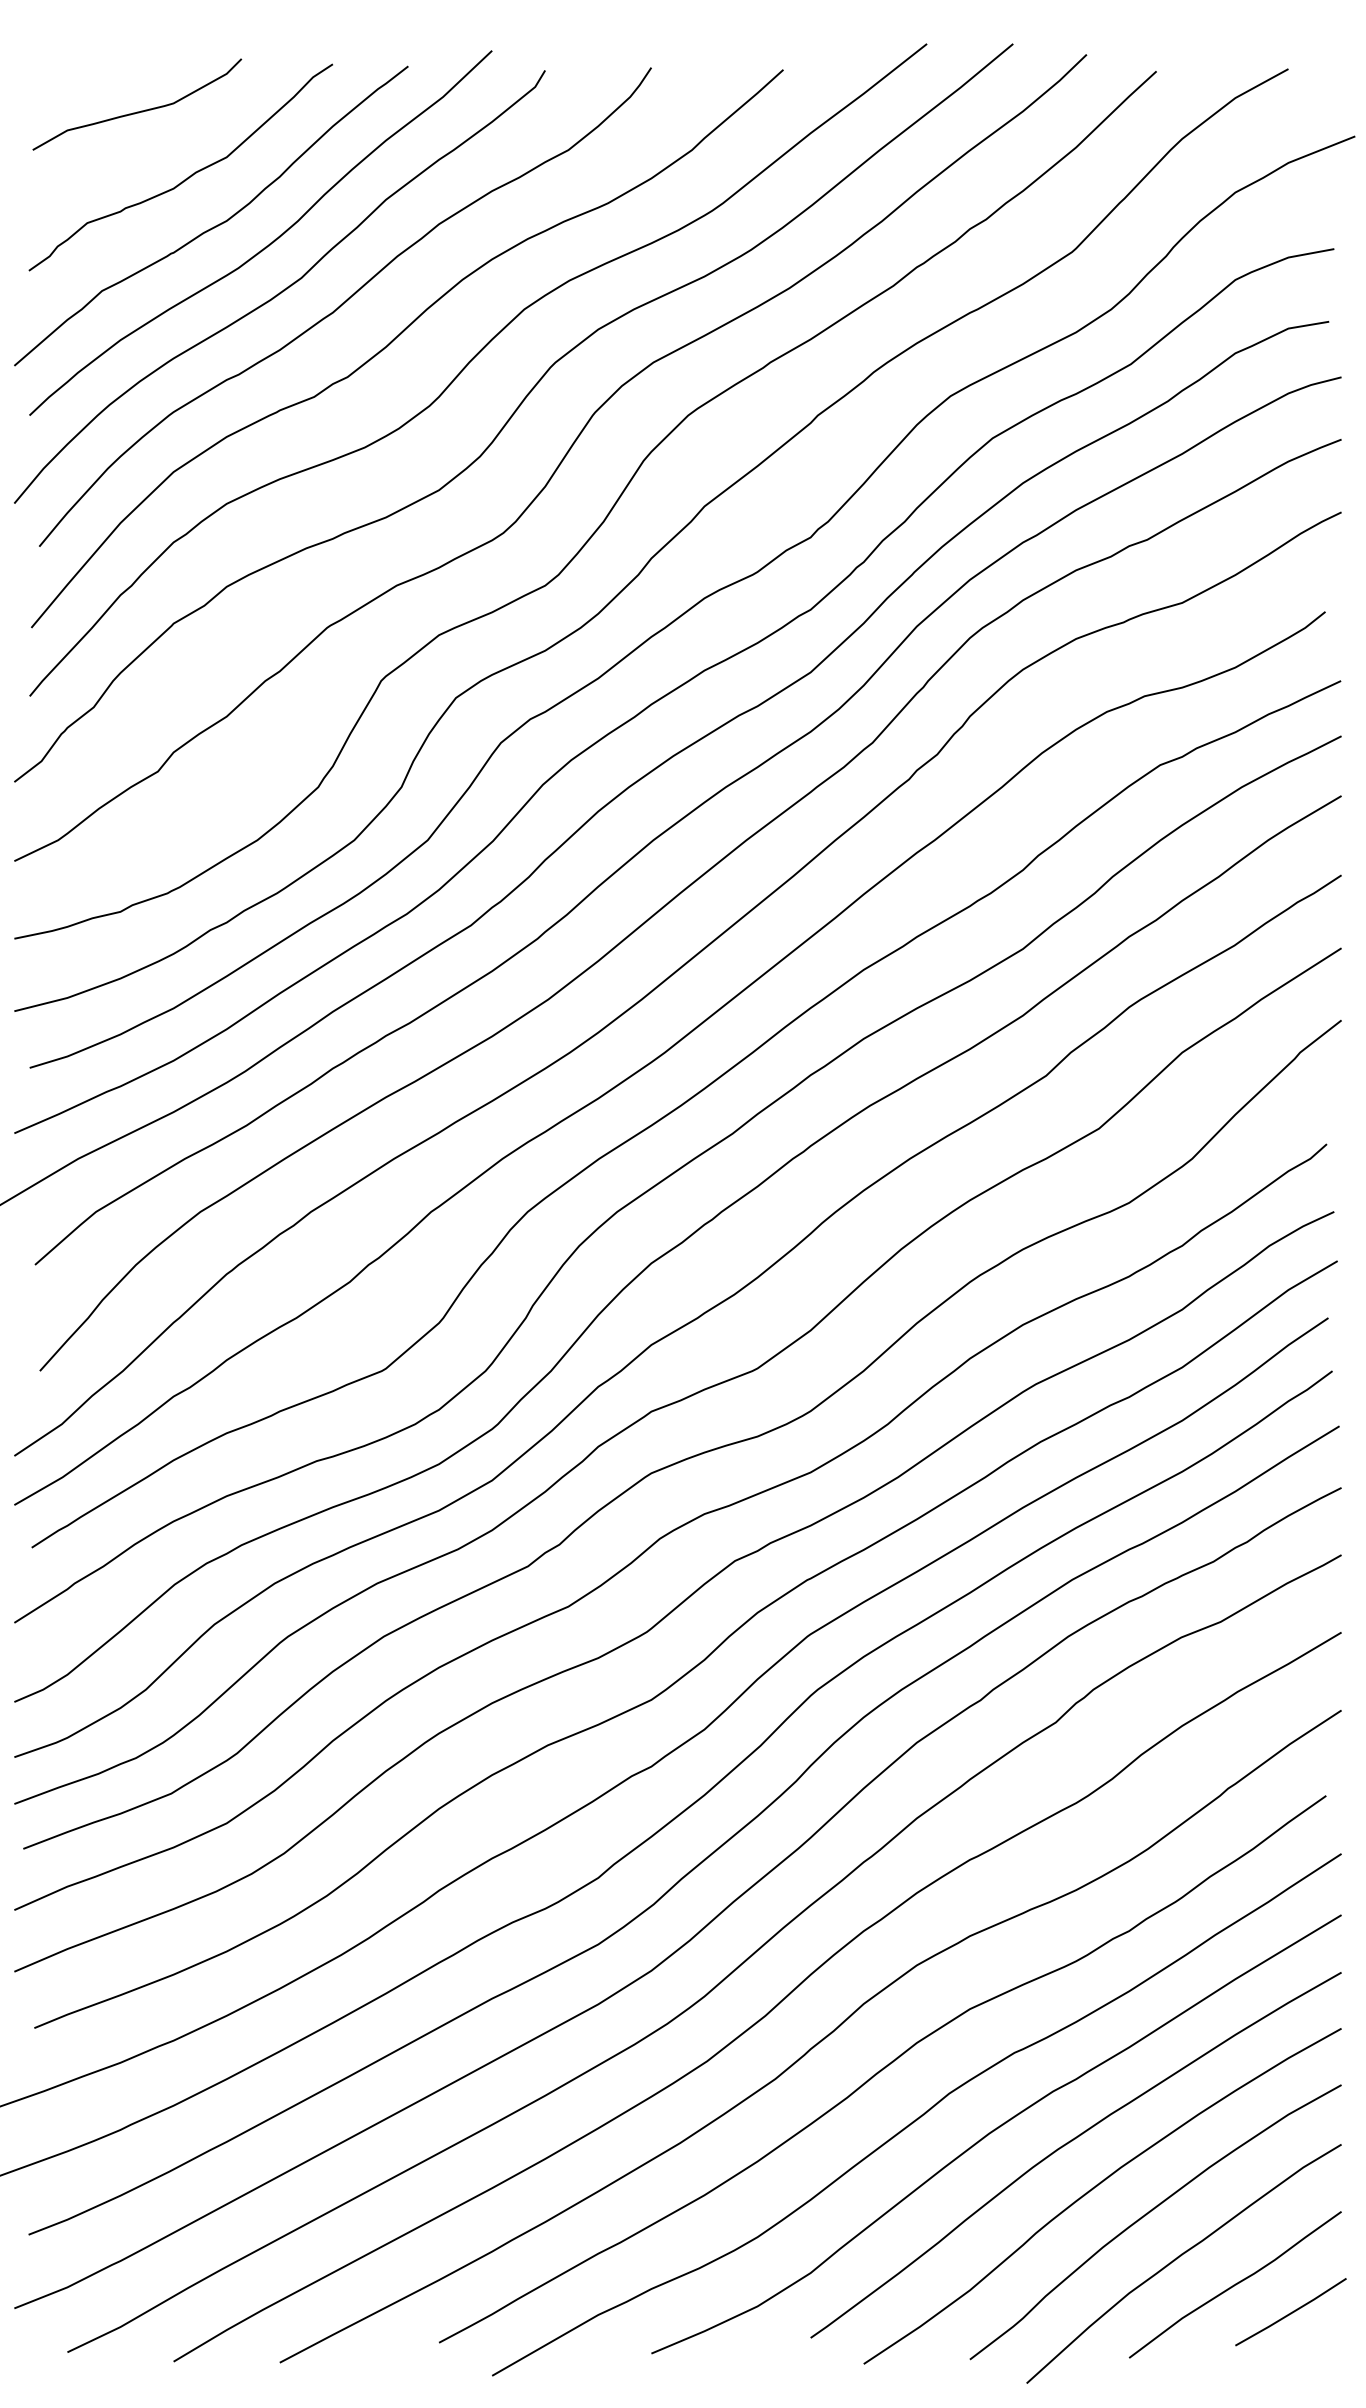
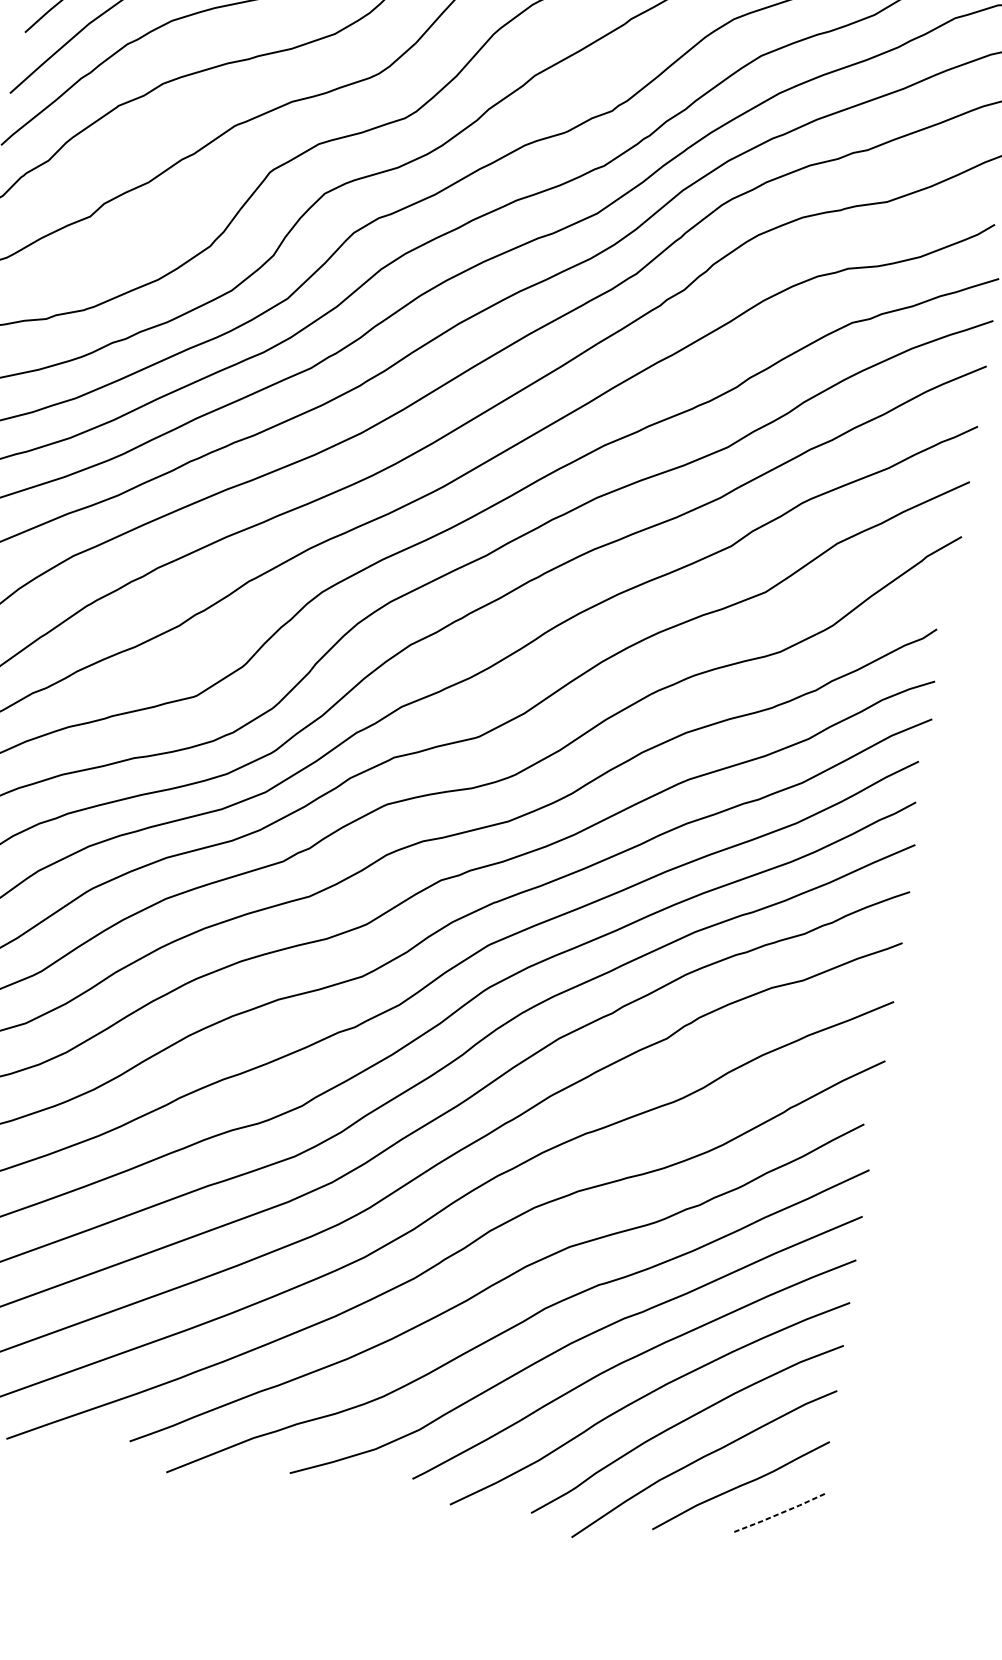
line: (1292, 2312) -> (781, 1513), solid -> dashed

